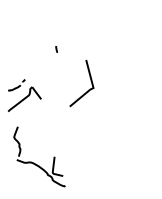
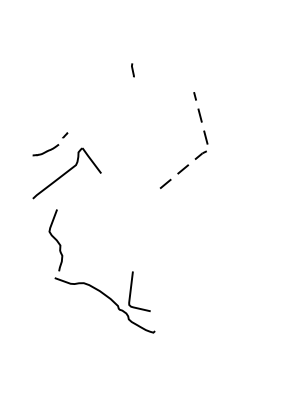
line: (92, 88) -> (207, 151), solid -> dashed
part: (34, 162) -> (91, 283), moved

